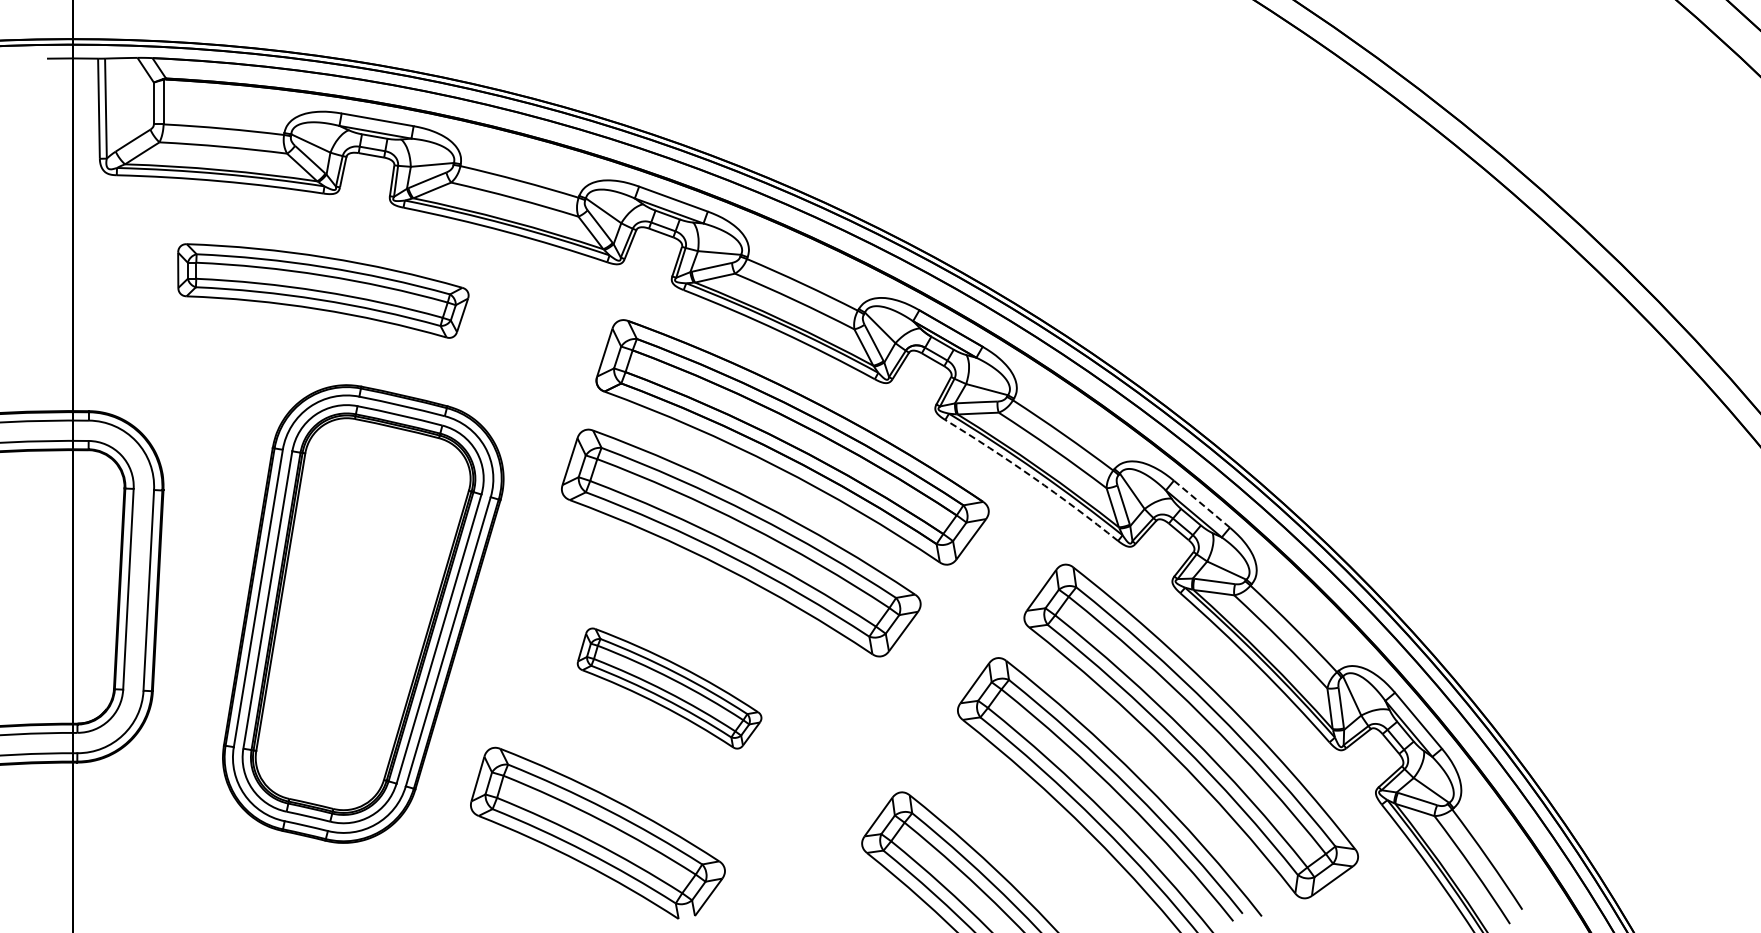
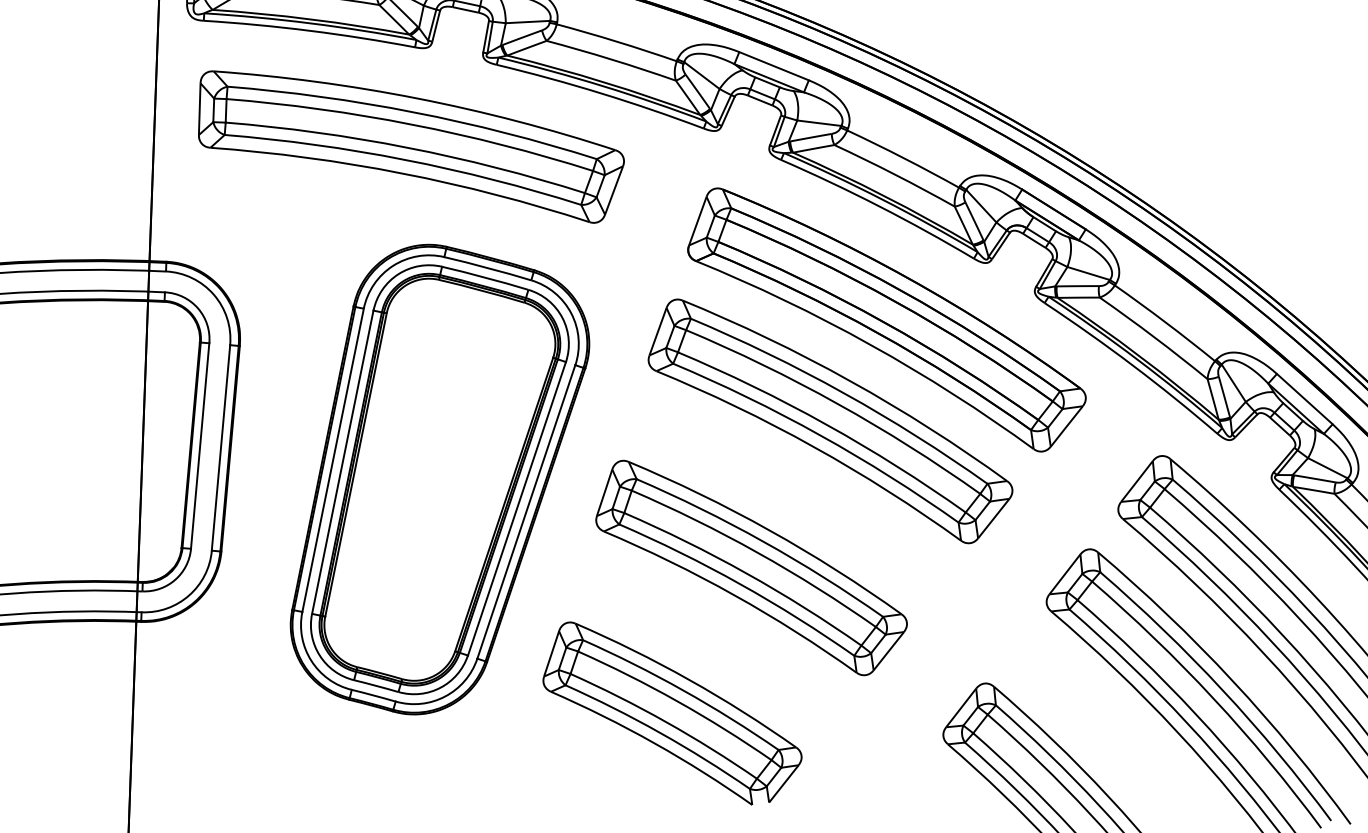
part: (323, 290) -> (411, 146), size x1.43
arc: (1033, 477) -> (1132, 365), dashed -> solid
line: (1201, 504) -> (1304, 399), dashed -> solid
part: (669, 688) -> (751, 568), size x1.67

